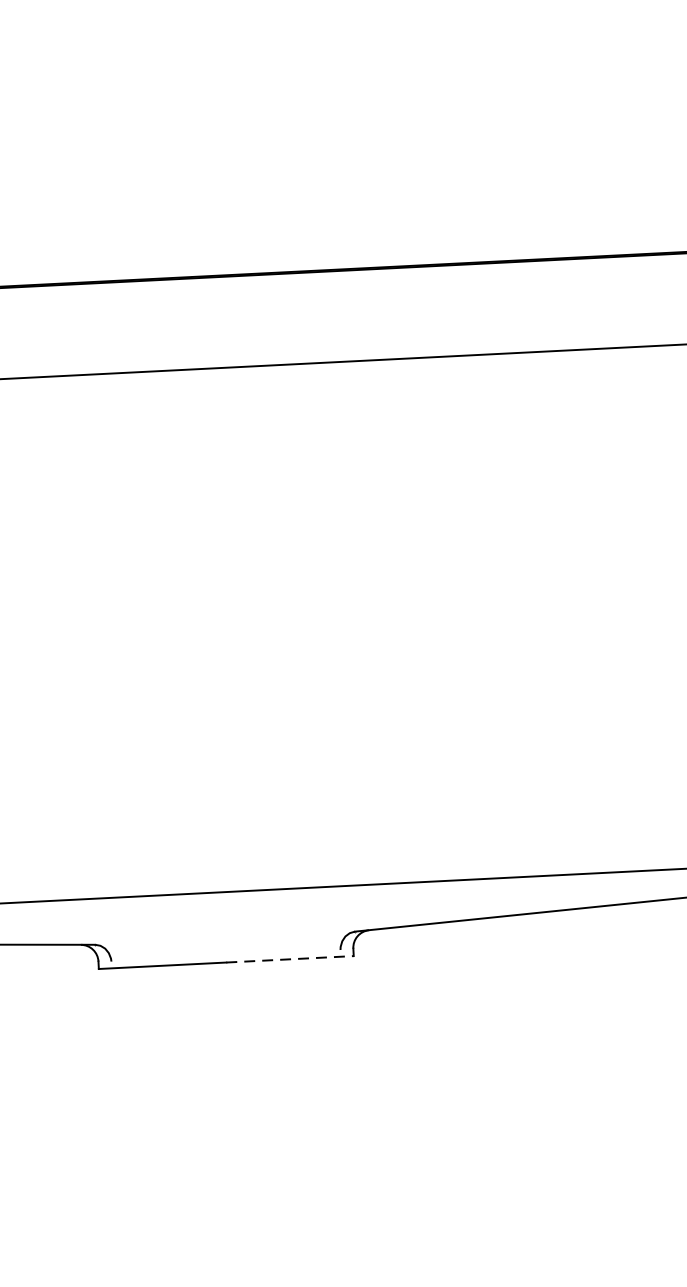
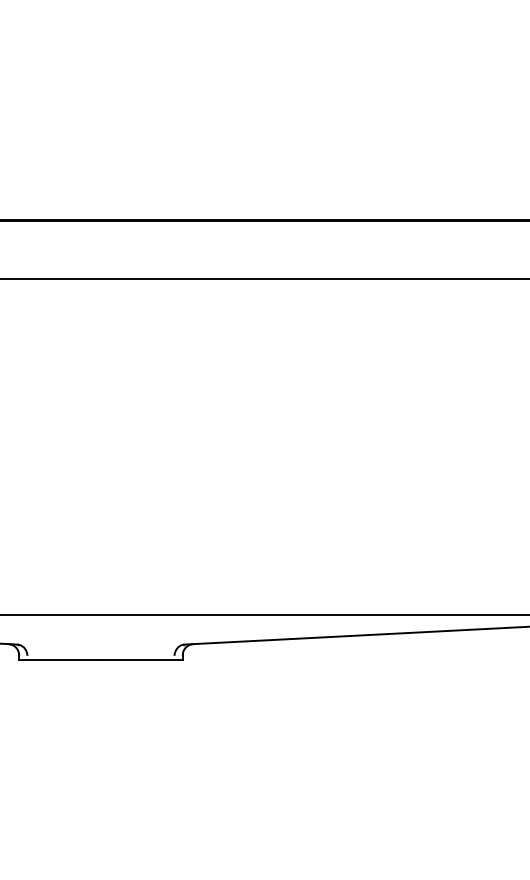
line: (289, 959) -> (141, 660), dashed -> solid

